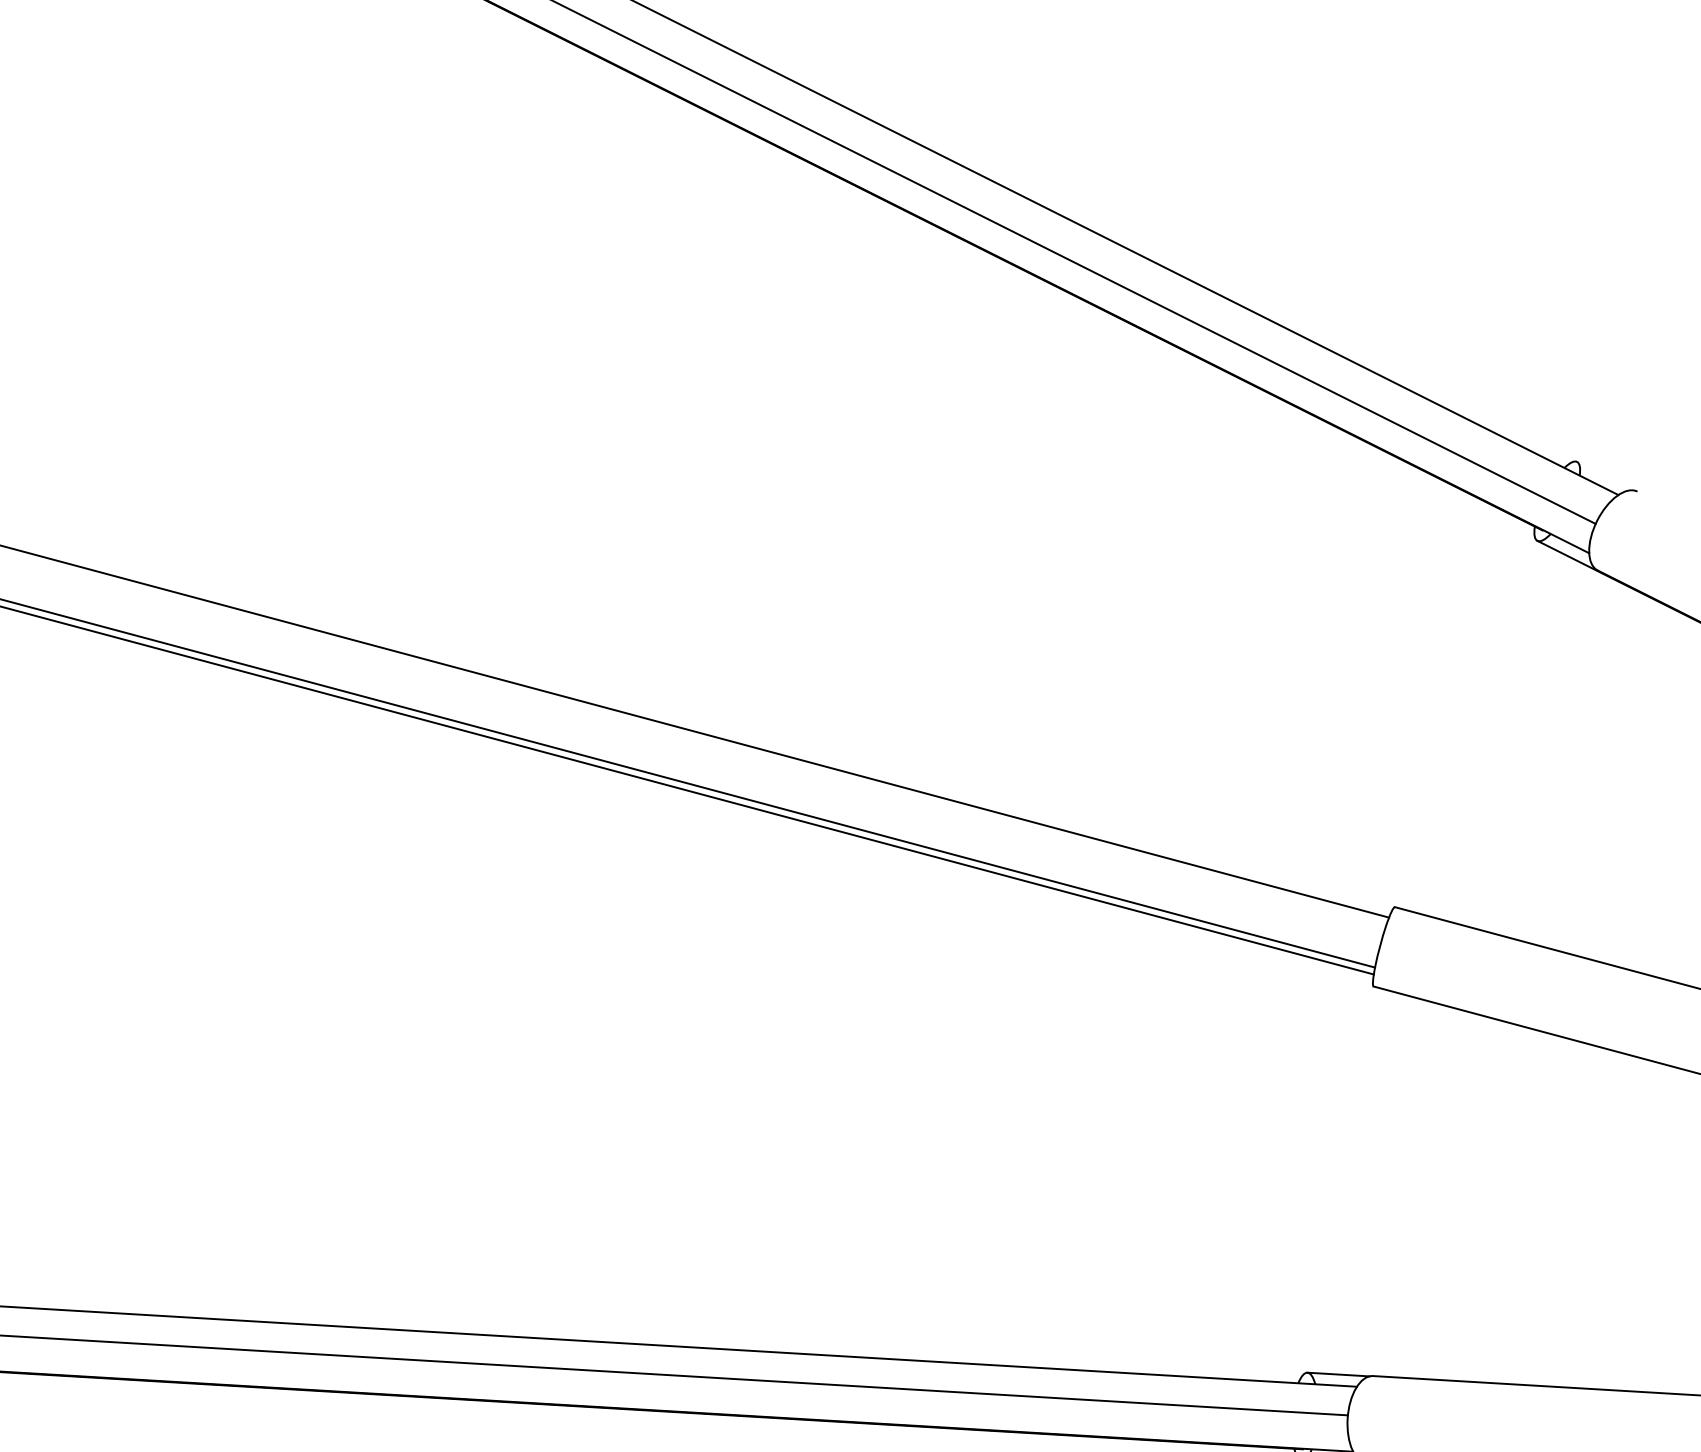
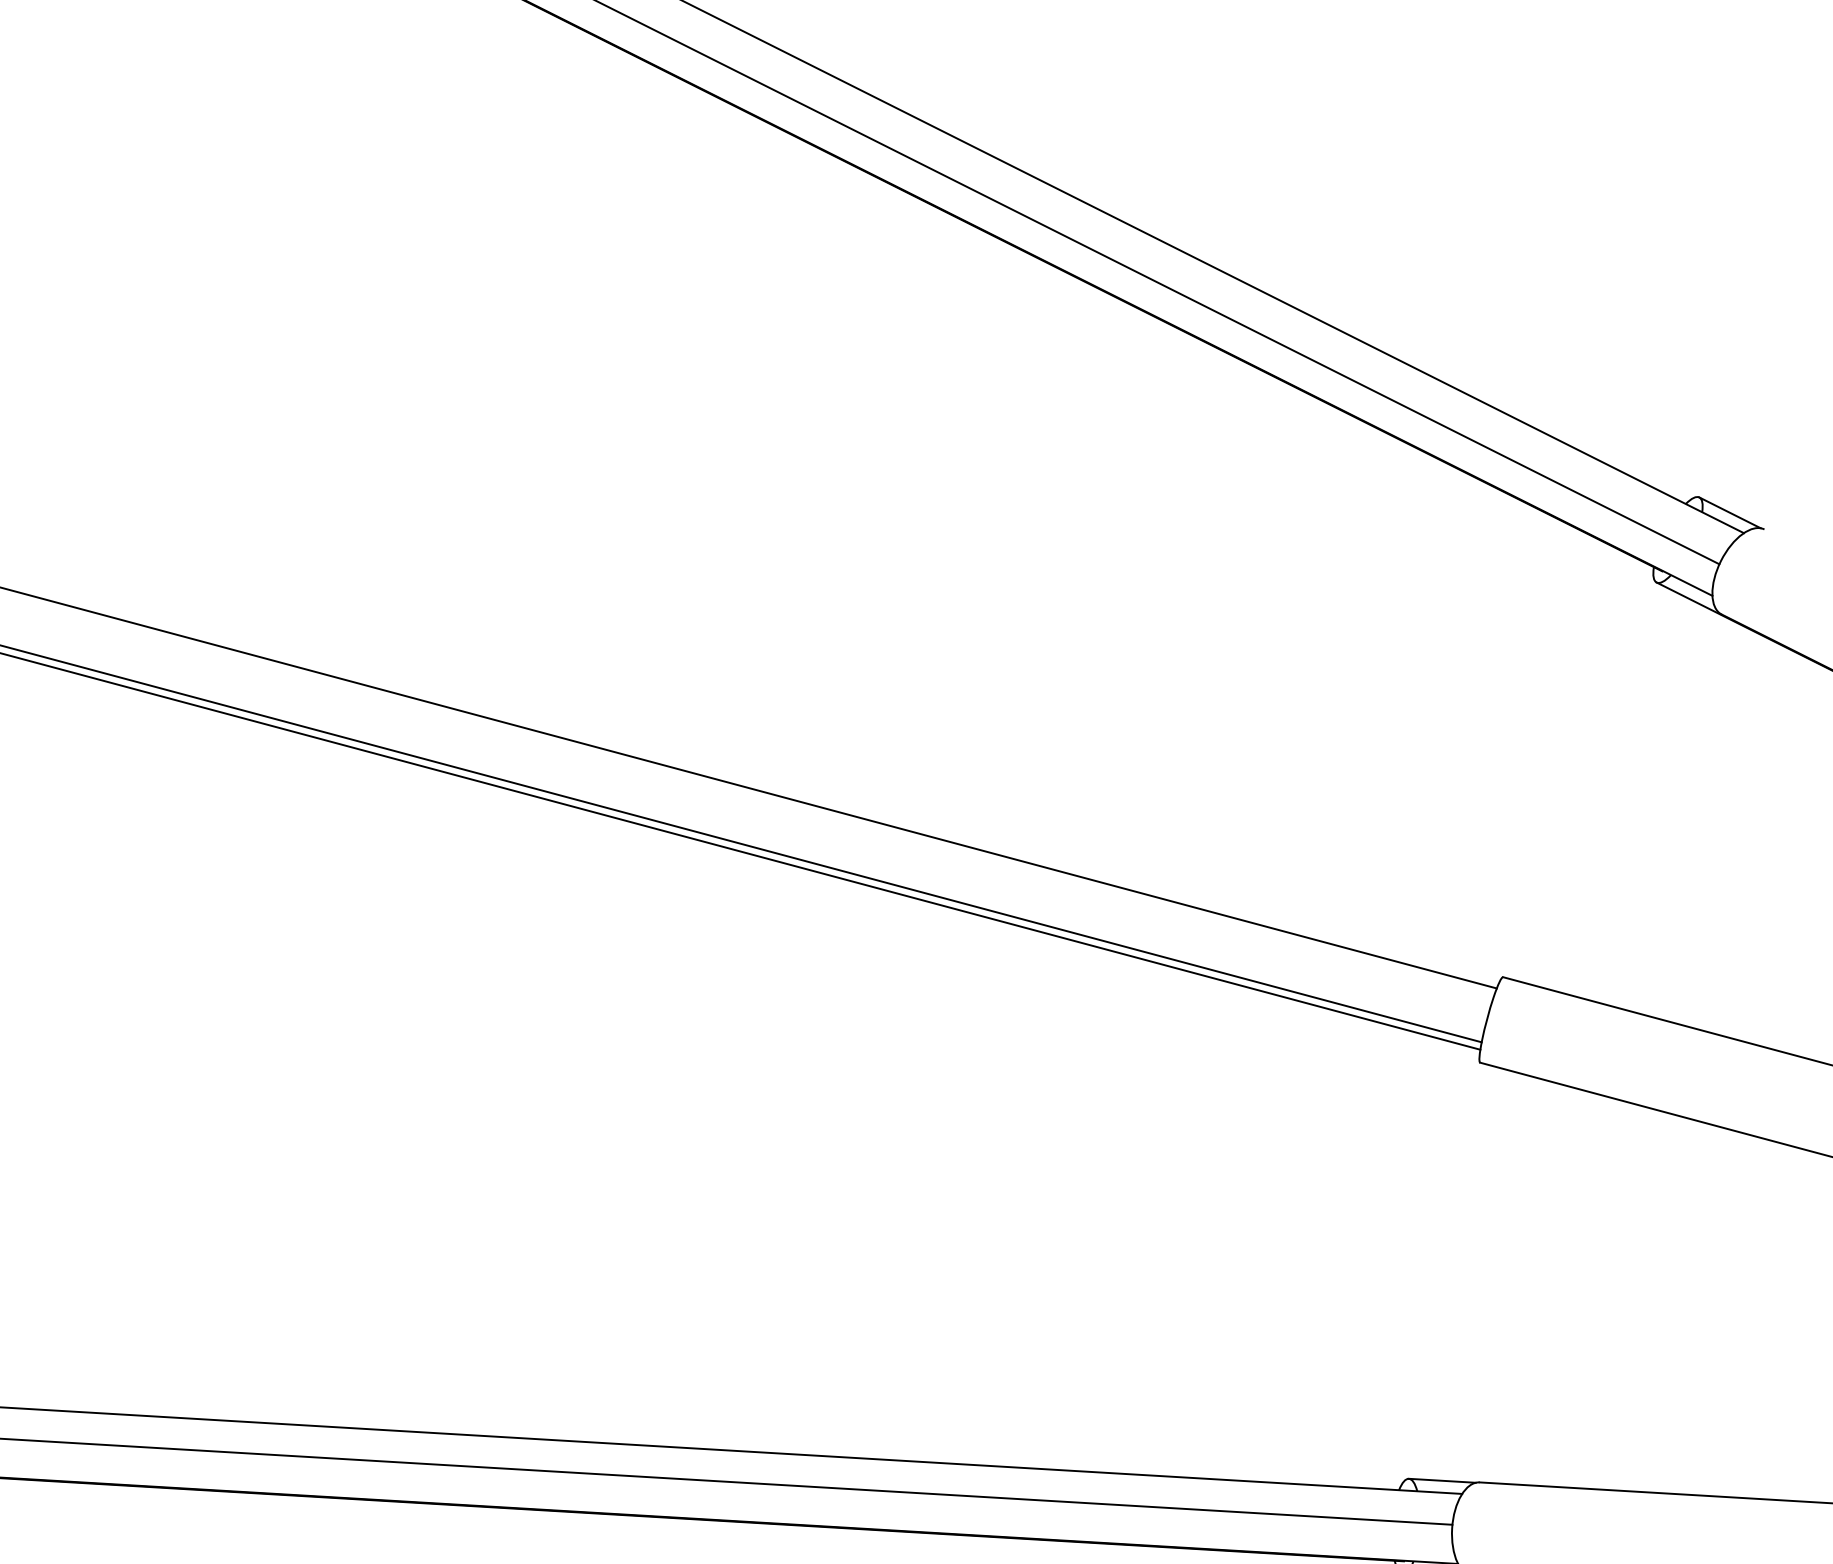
line: (1605, 475) -> (1729, 512), added

